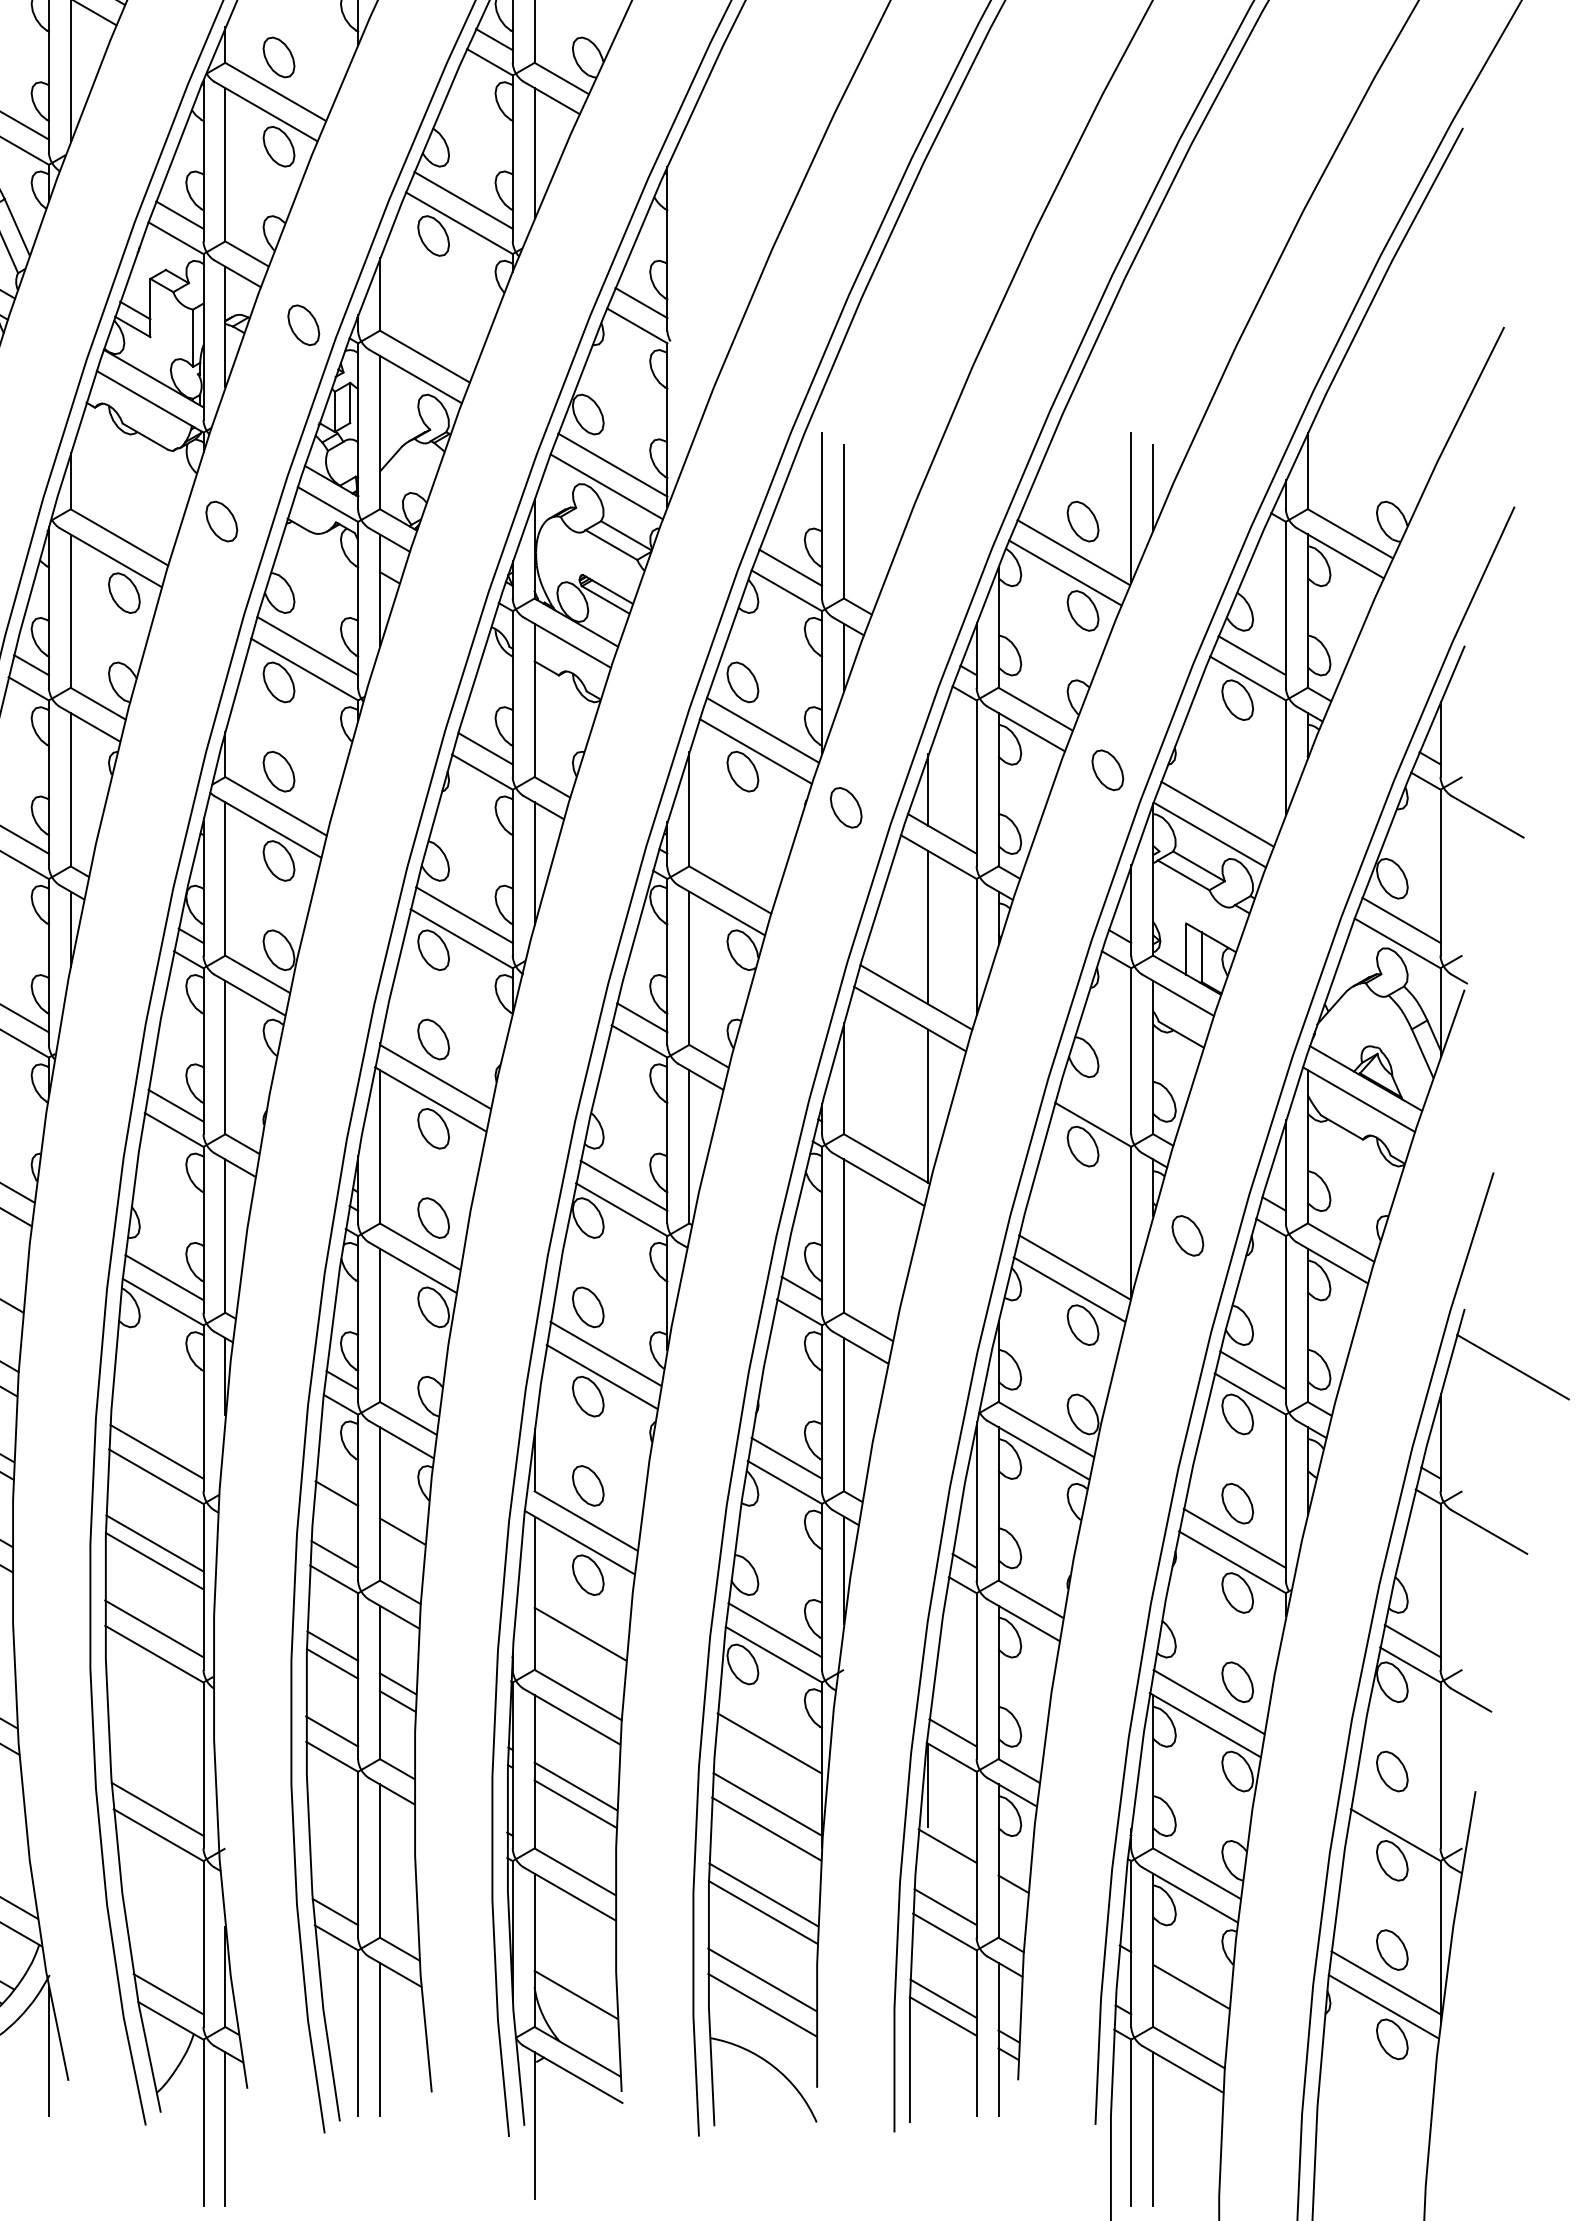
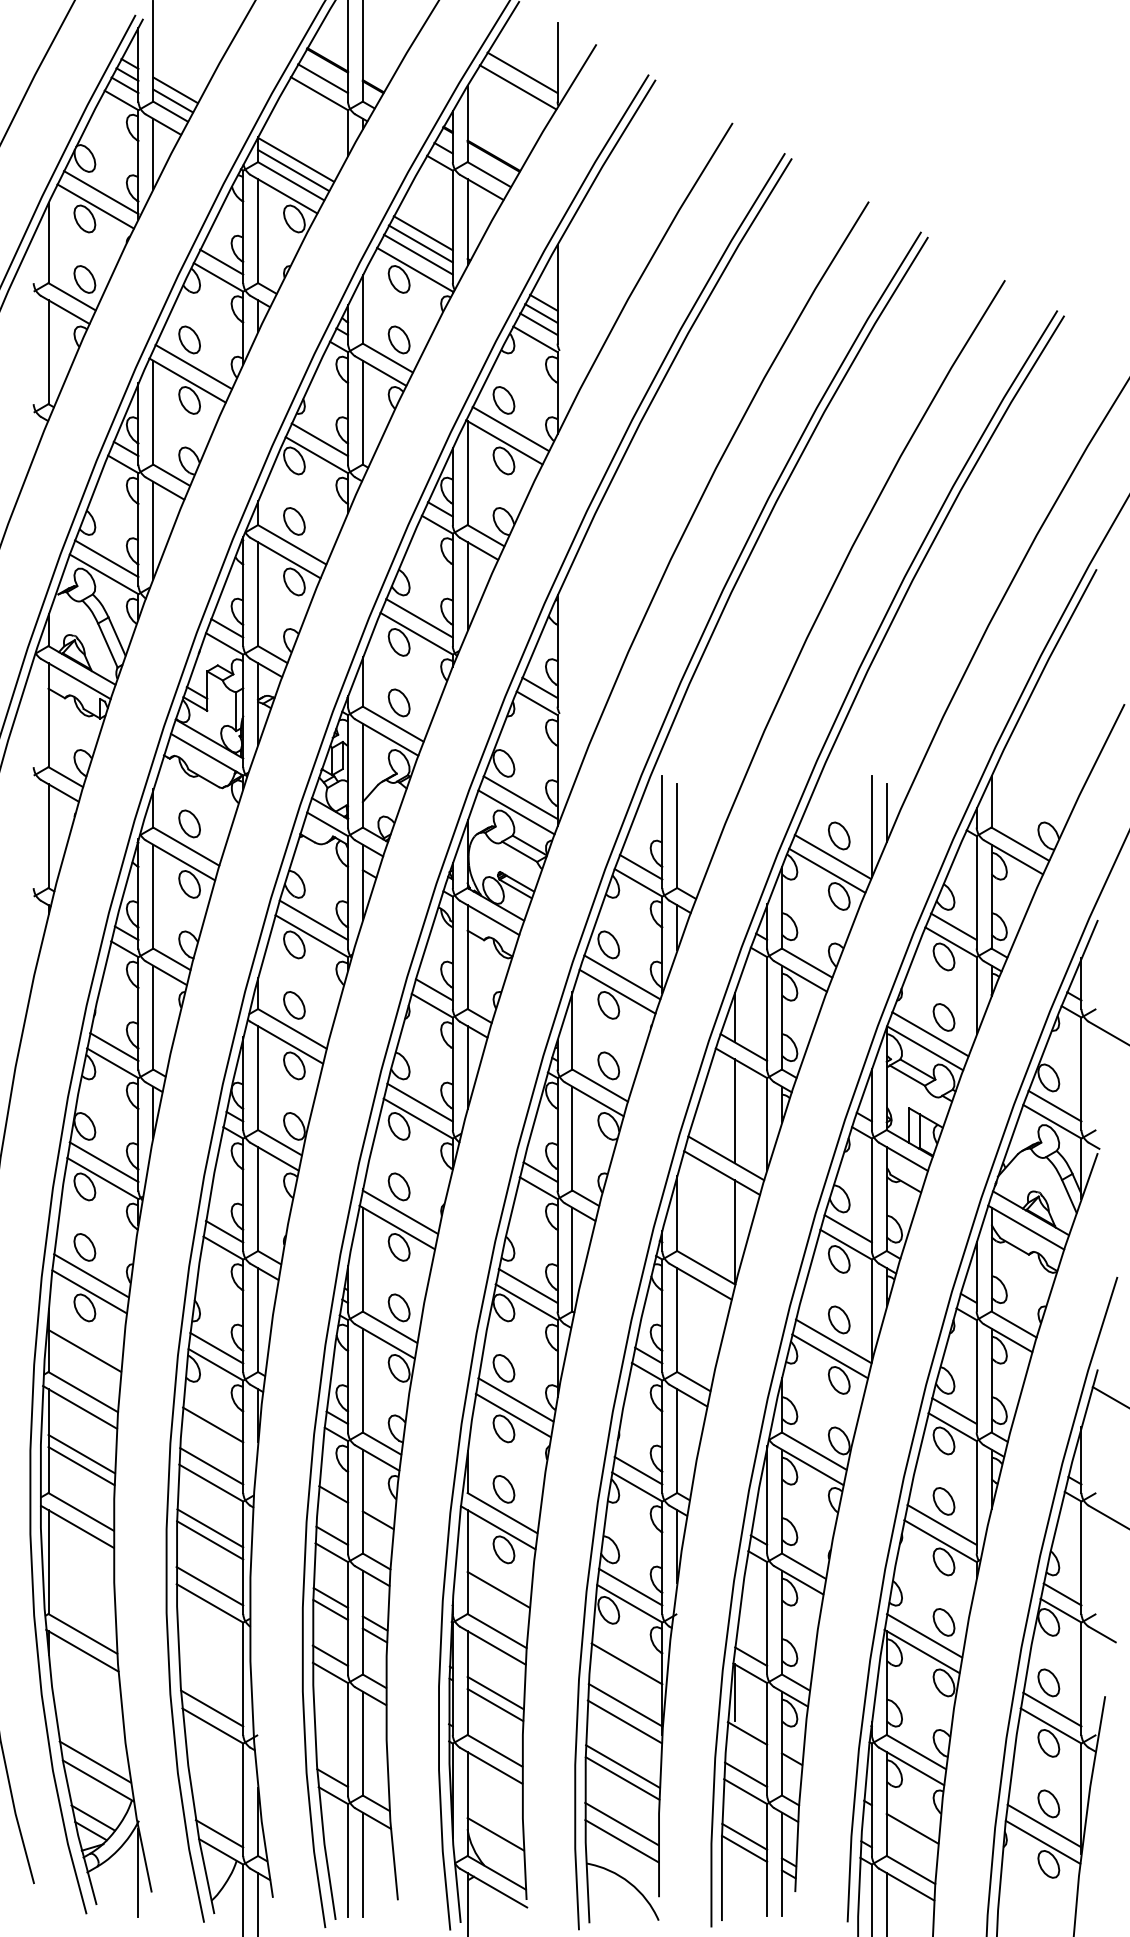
part: (302, 324) -> (398, 702), moved
part: (221, 520) -> (189, 823), moved
part: (1107, 770) -> (943, 1017), moved
part: (845, 807) -> (608, 1065), moved
line: (1095, 1100) -> (847, 1228), added
part: (1188, 1235) -> (839, 1319), moved
line: (159, 1390) -> (213, 1424), added
line: (1397, 1810) -> (1052, 1709), added

